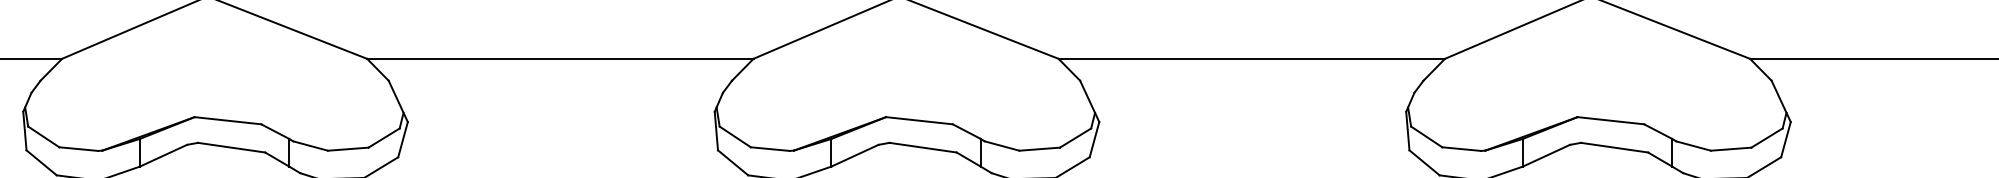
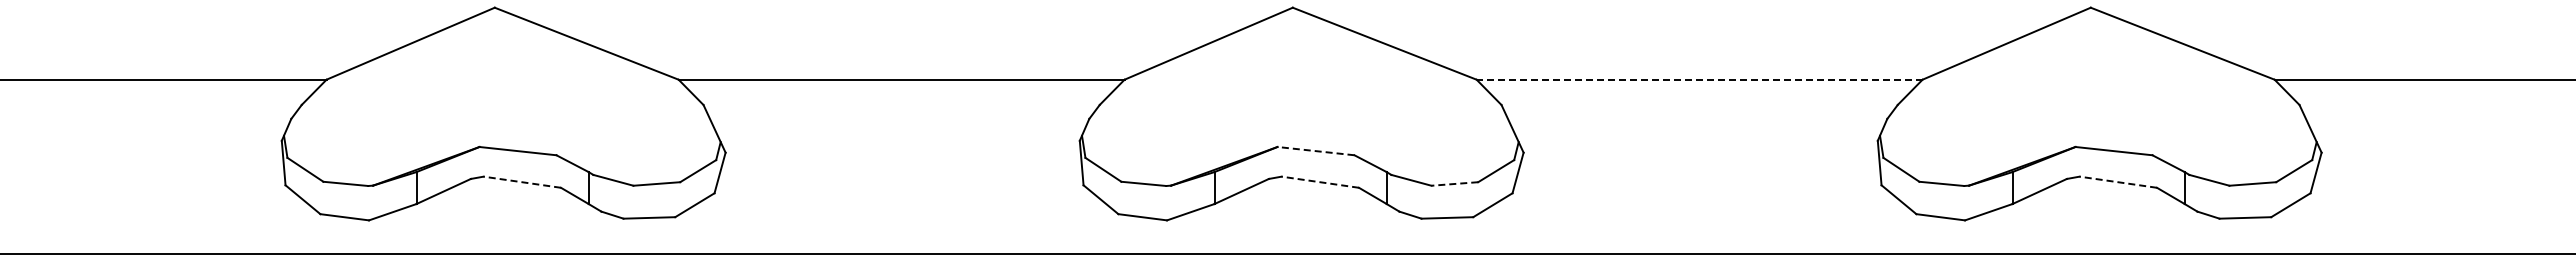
line: (1251, 58) -> (1699, 79), solid -> dashed
line: (918, 121) -> (1315, 151), solid -> dashed
line: (230, 147) -> (521, 182), solid -> dashed
line: (922, 147) -> (1319, 182), solid -> dashed
line: (1613, 147) -> (2117, 182), solid -> dashed
line: (1039, 149) -> (1454, 184), solid -> dashed

